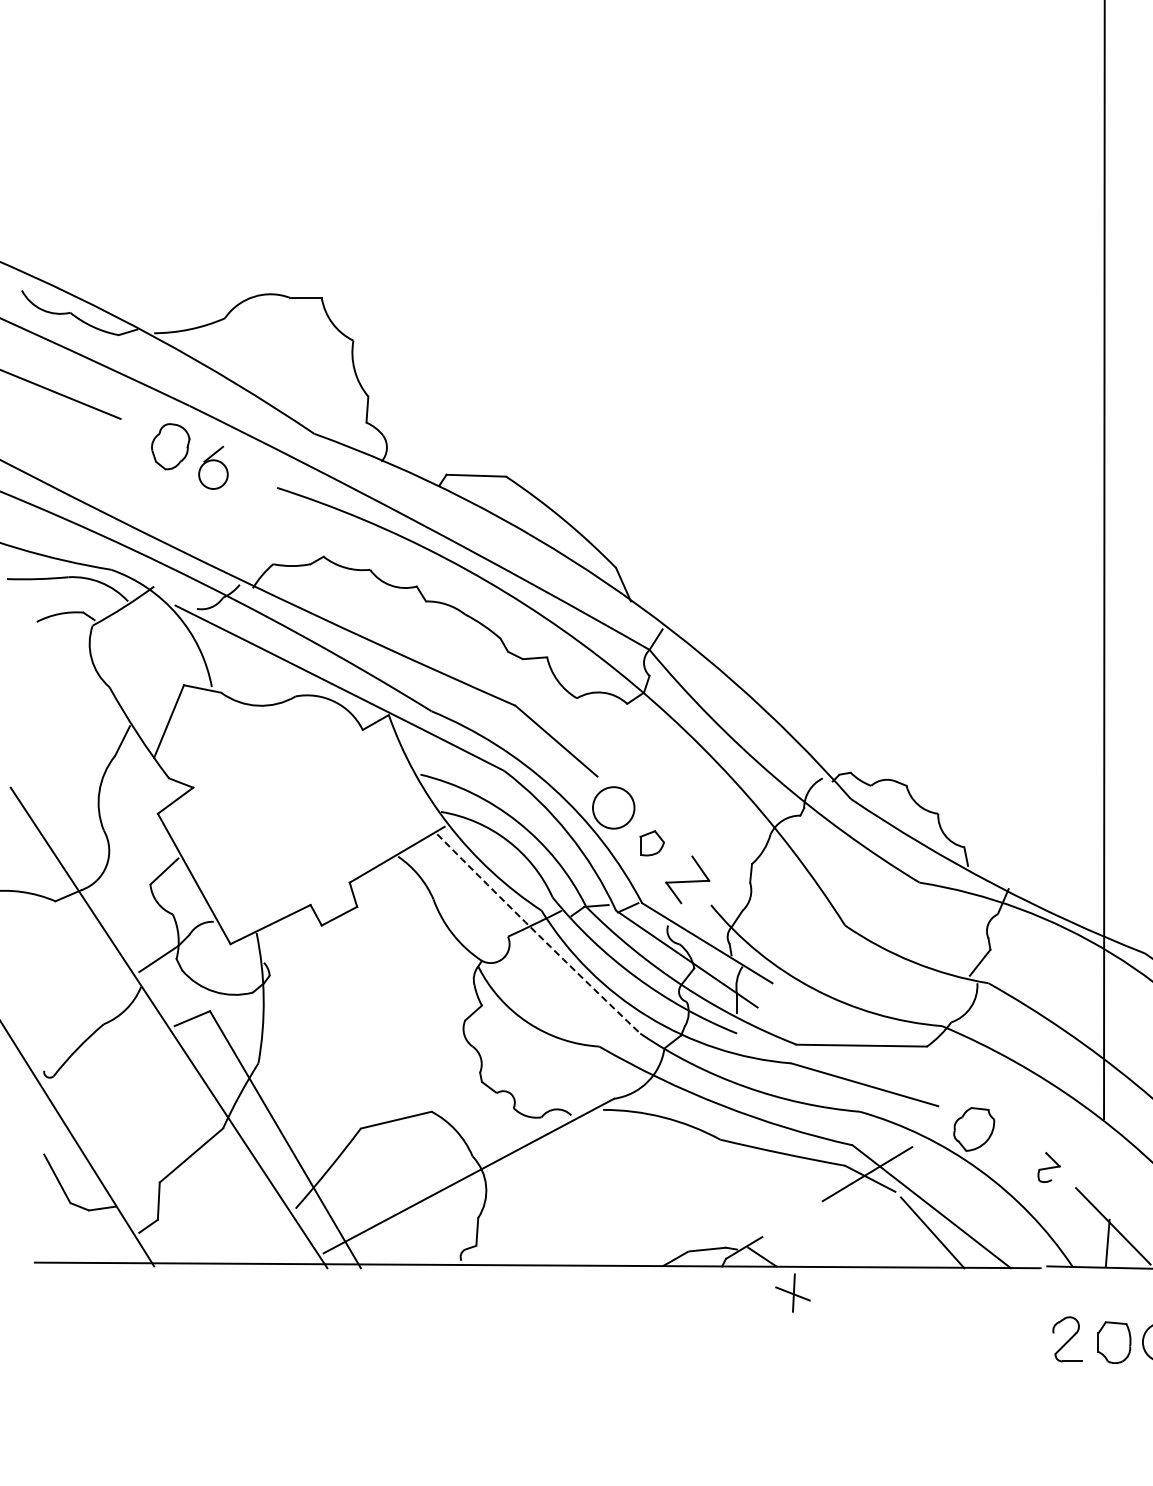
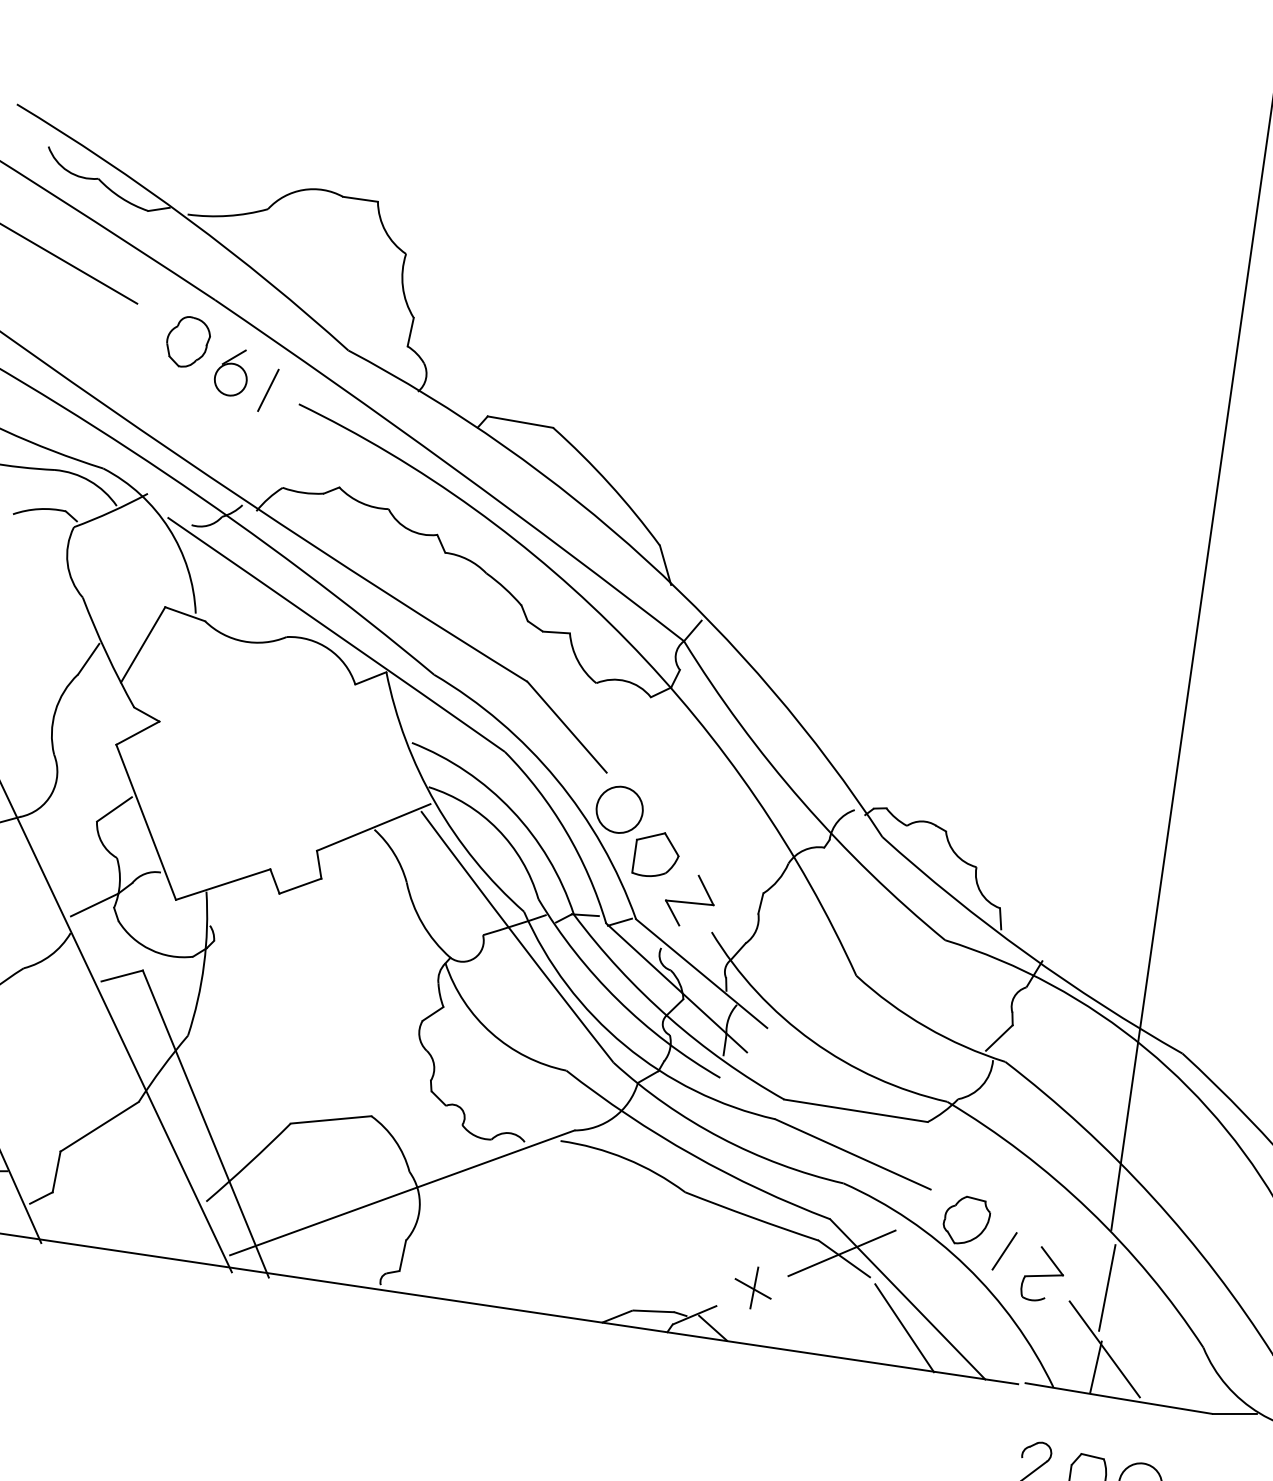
line: (247, 479) -> (267, 390), added
part: (651, 843) -> (655, 854), size x1.67
arc: (538, 934) -> (516, 937), dashed -> solid
line: (1011, 1151) -> (1004, 1250), added
part: (1048, 1167) -> (1042, 1274), size x1.67
line: (1107, 1171) -> (1106, 1288), added
part: (792, 1292) -> (752, 1287), moved

